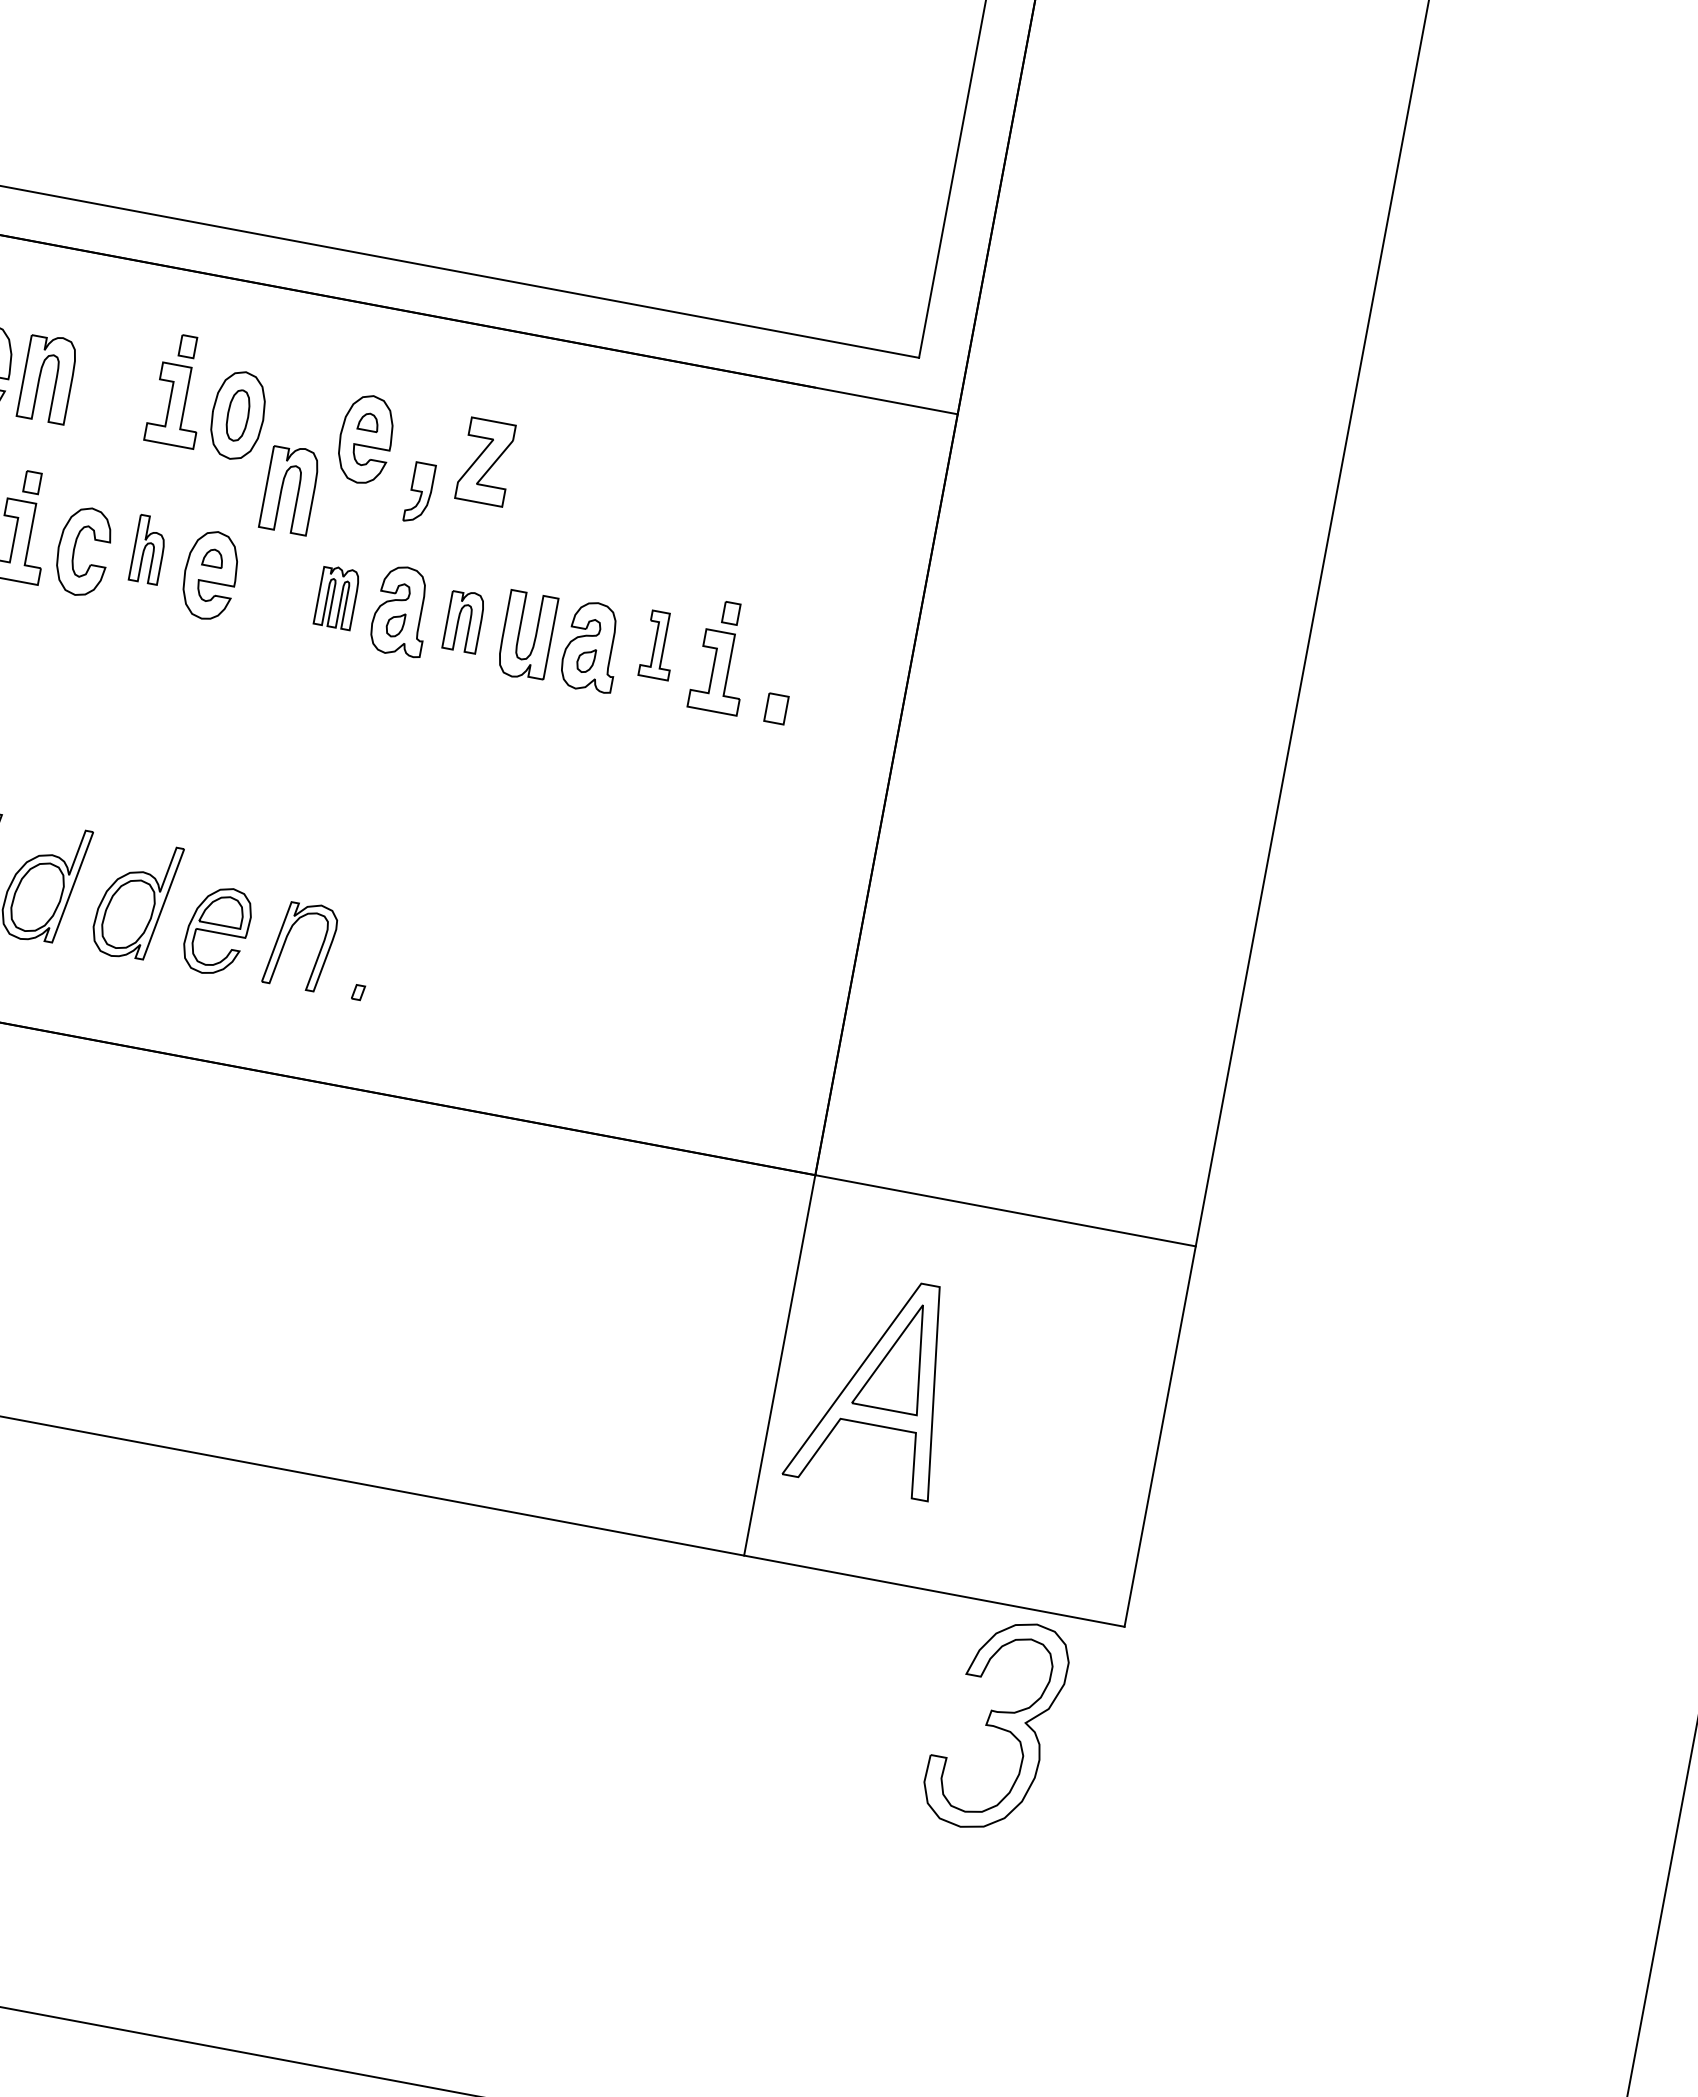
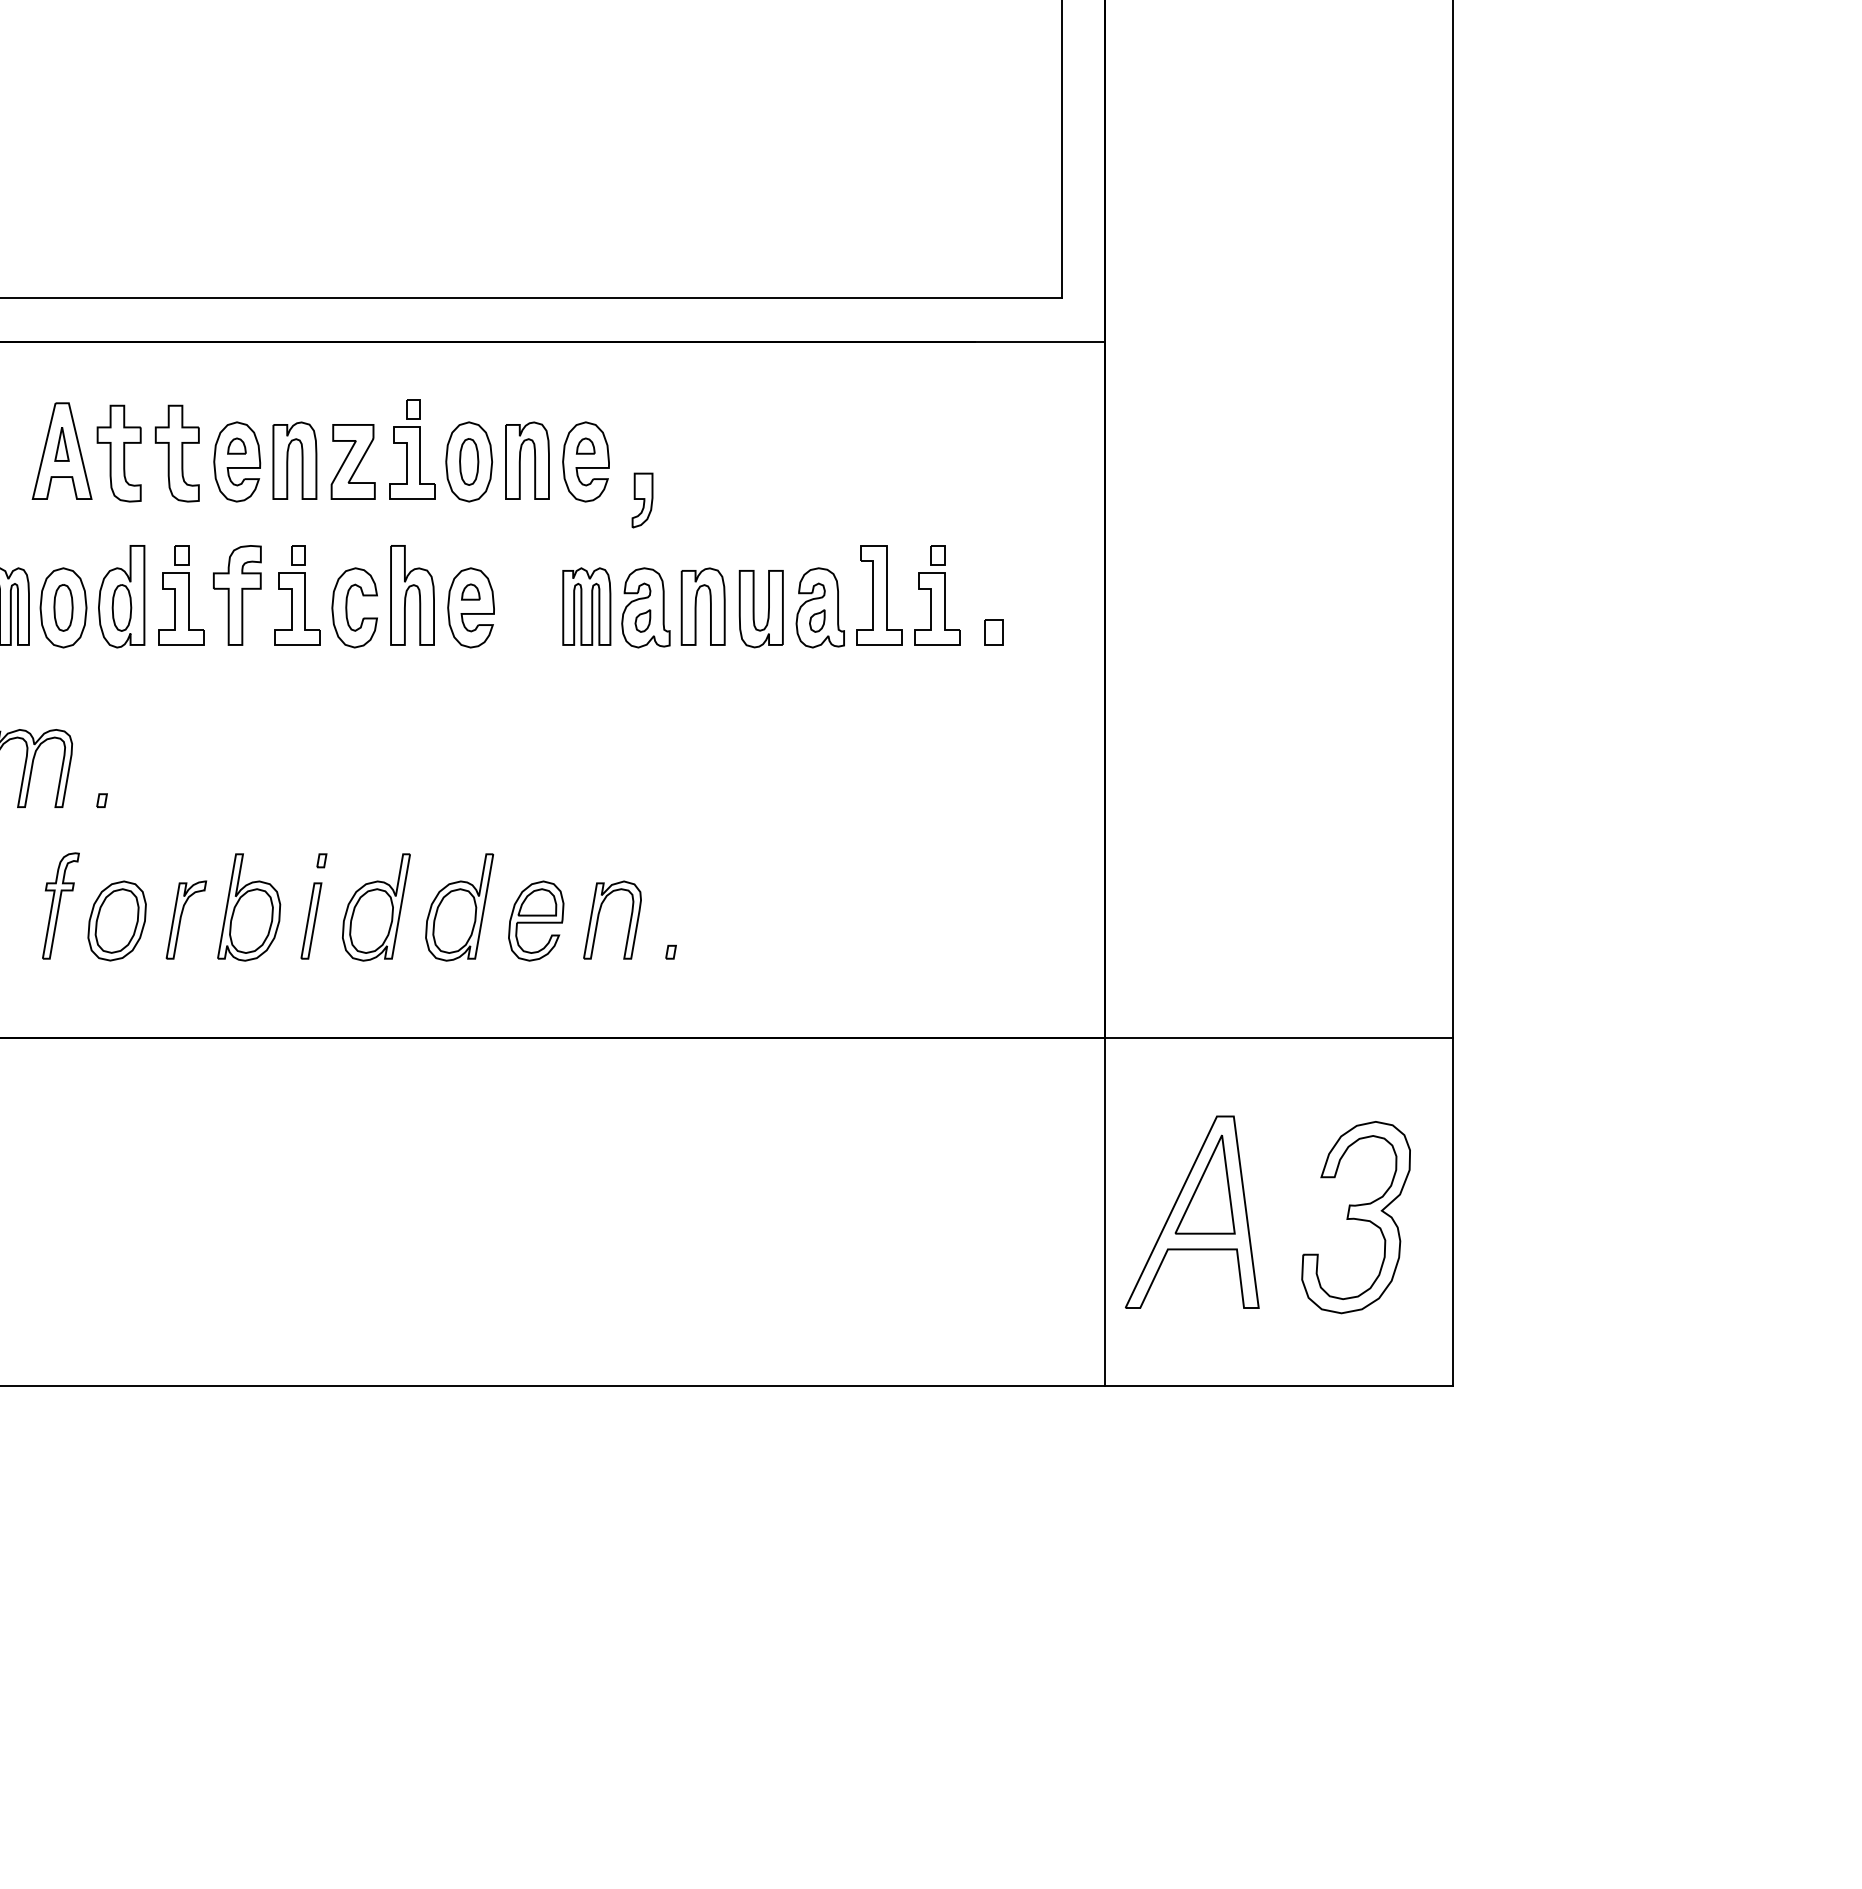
part: (485, 461) -> (352, 461), moved
part: (282, 487) -> (520, 460), moved
part: (148, 549) -> (412, 595), size x1.67
part: (336, 597) -> (586, 606), size x1.43
part: (463, 621) -> (702, 606), size x1.43
part: (659, 645) -> (879, 595), size x1.67
part: (995, 1724) -> (1355, 1217), moved

